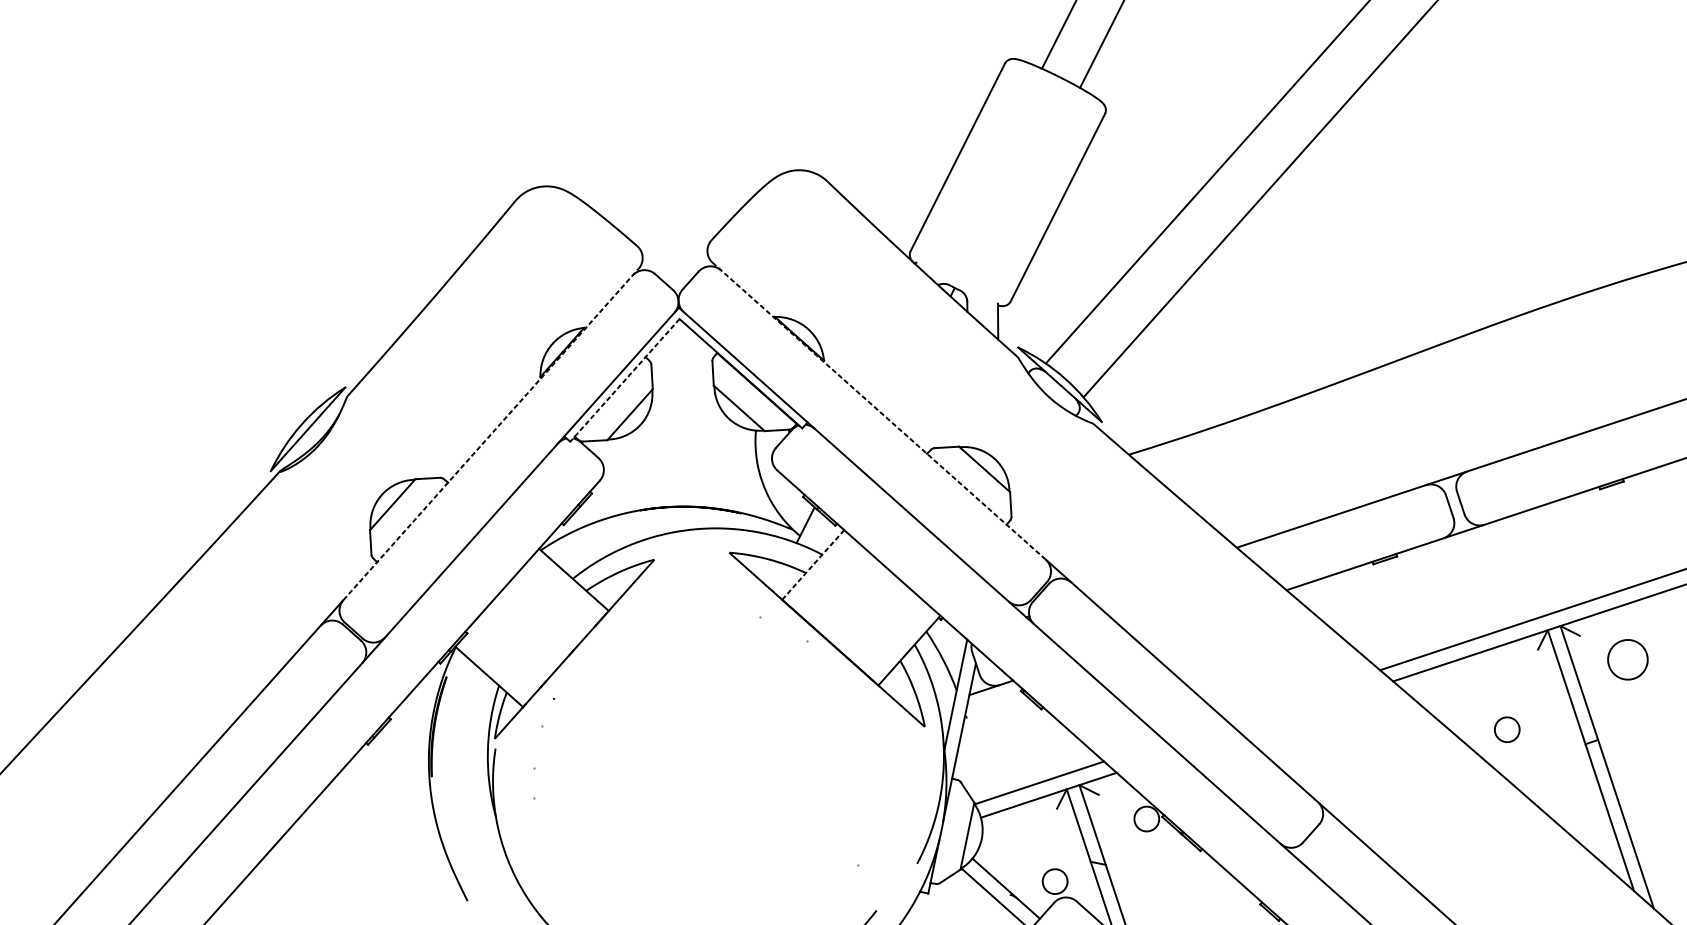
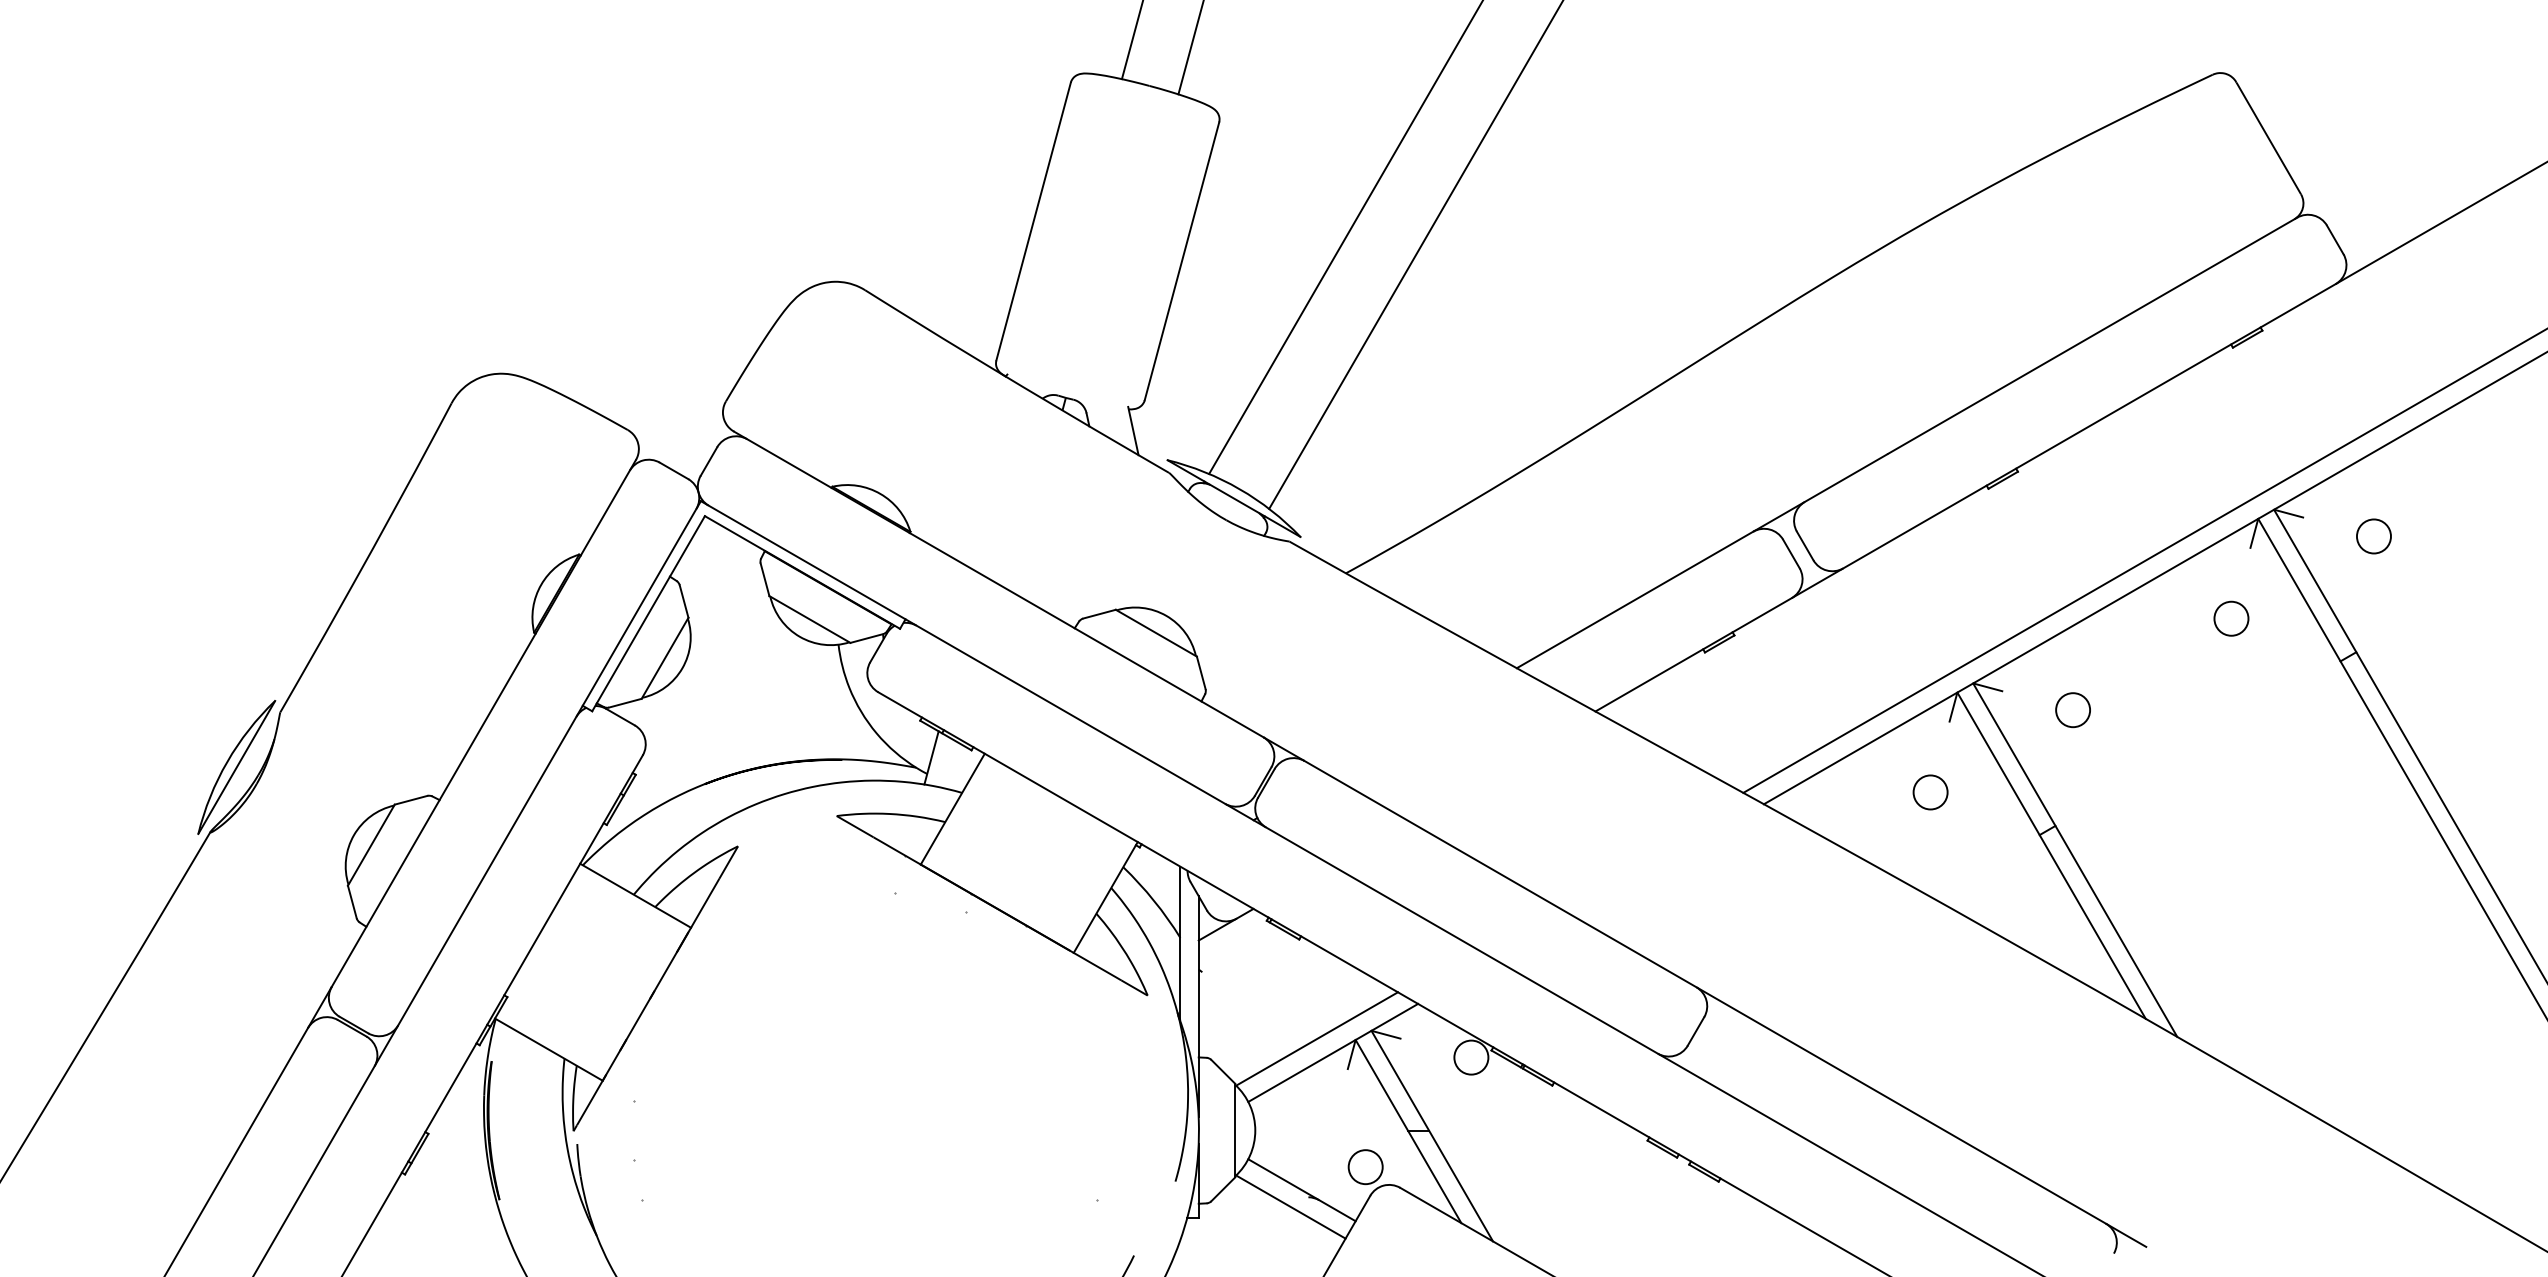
line: (624, 380) -> (648, 613), dashed -> solid
line: (879, 411) -> (998, 584), dashed -> solid
line: (491, 434) -> (484, 723), dashed -> solid
line: (812, 565) -> (952, 809), dashed -> solid
circle: (1627, 660) -> (2072, 710), size x0.62
circle: (1507, 729) -> (1930, 792), moved

